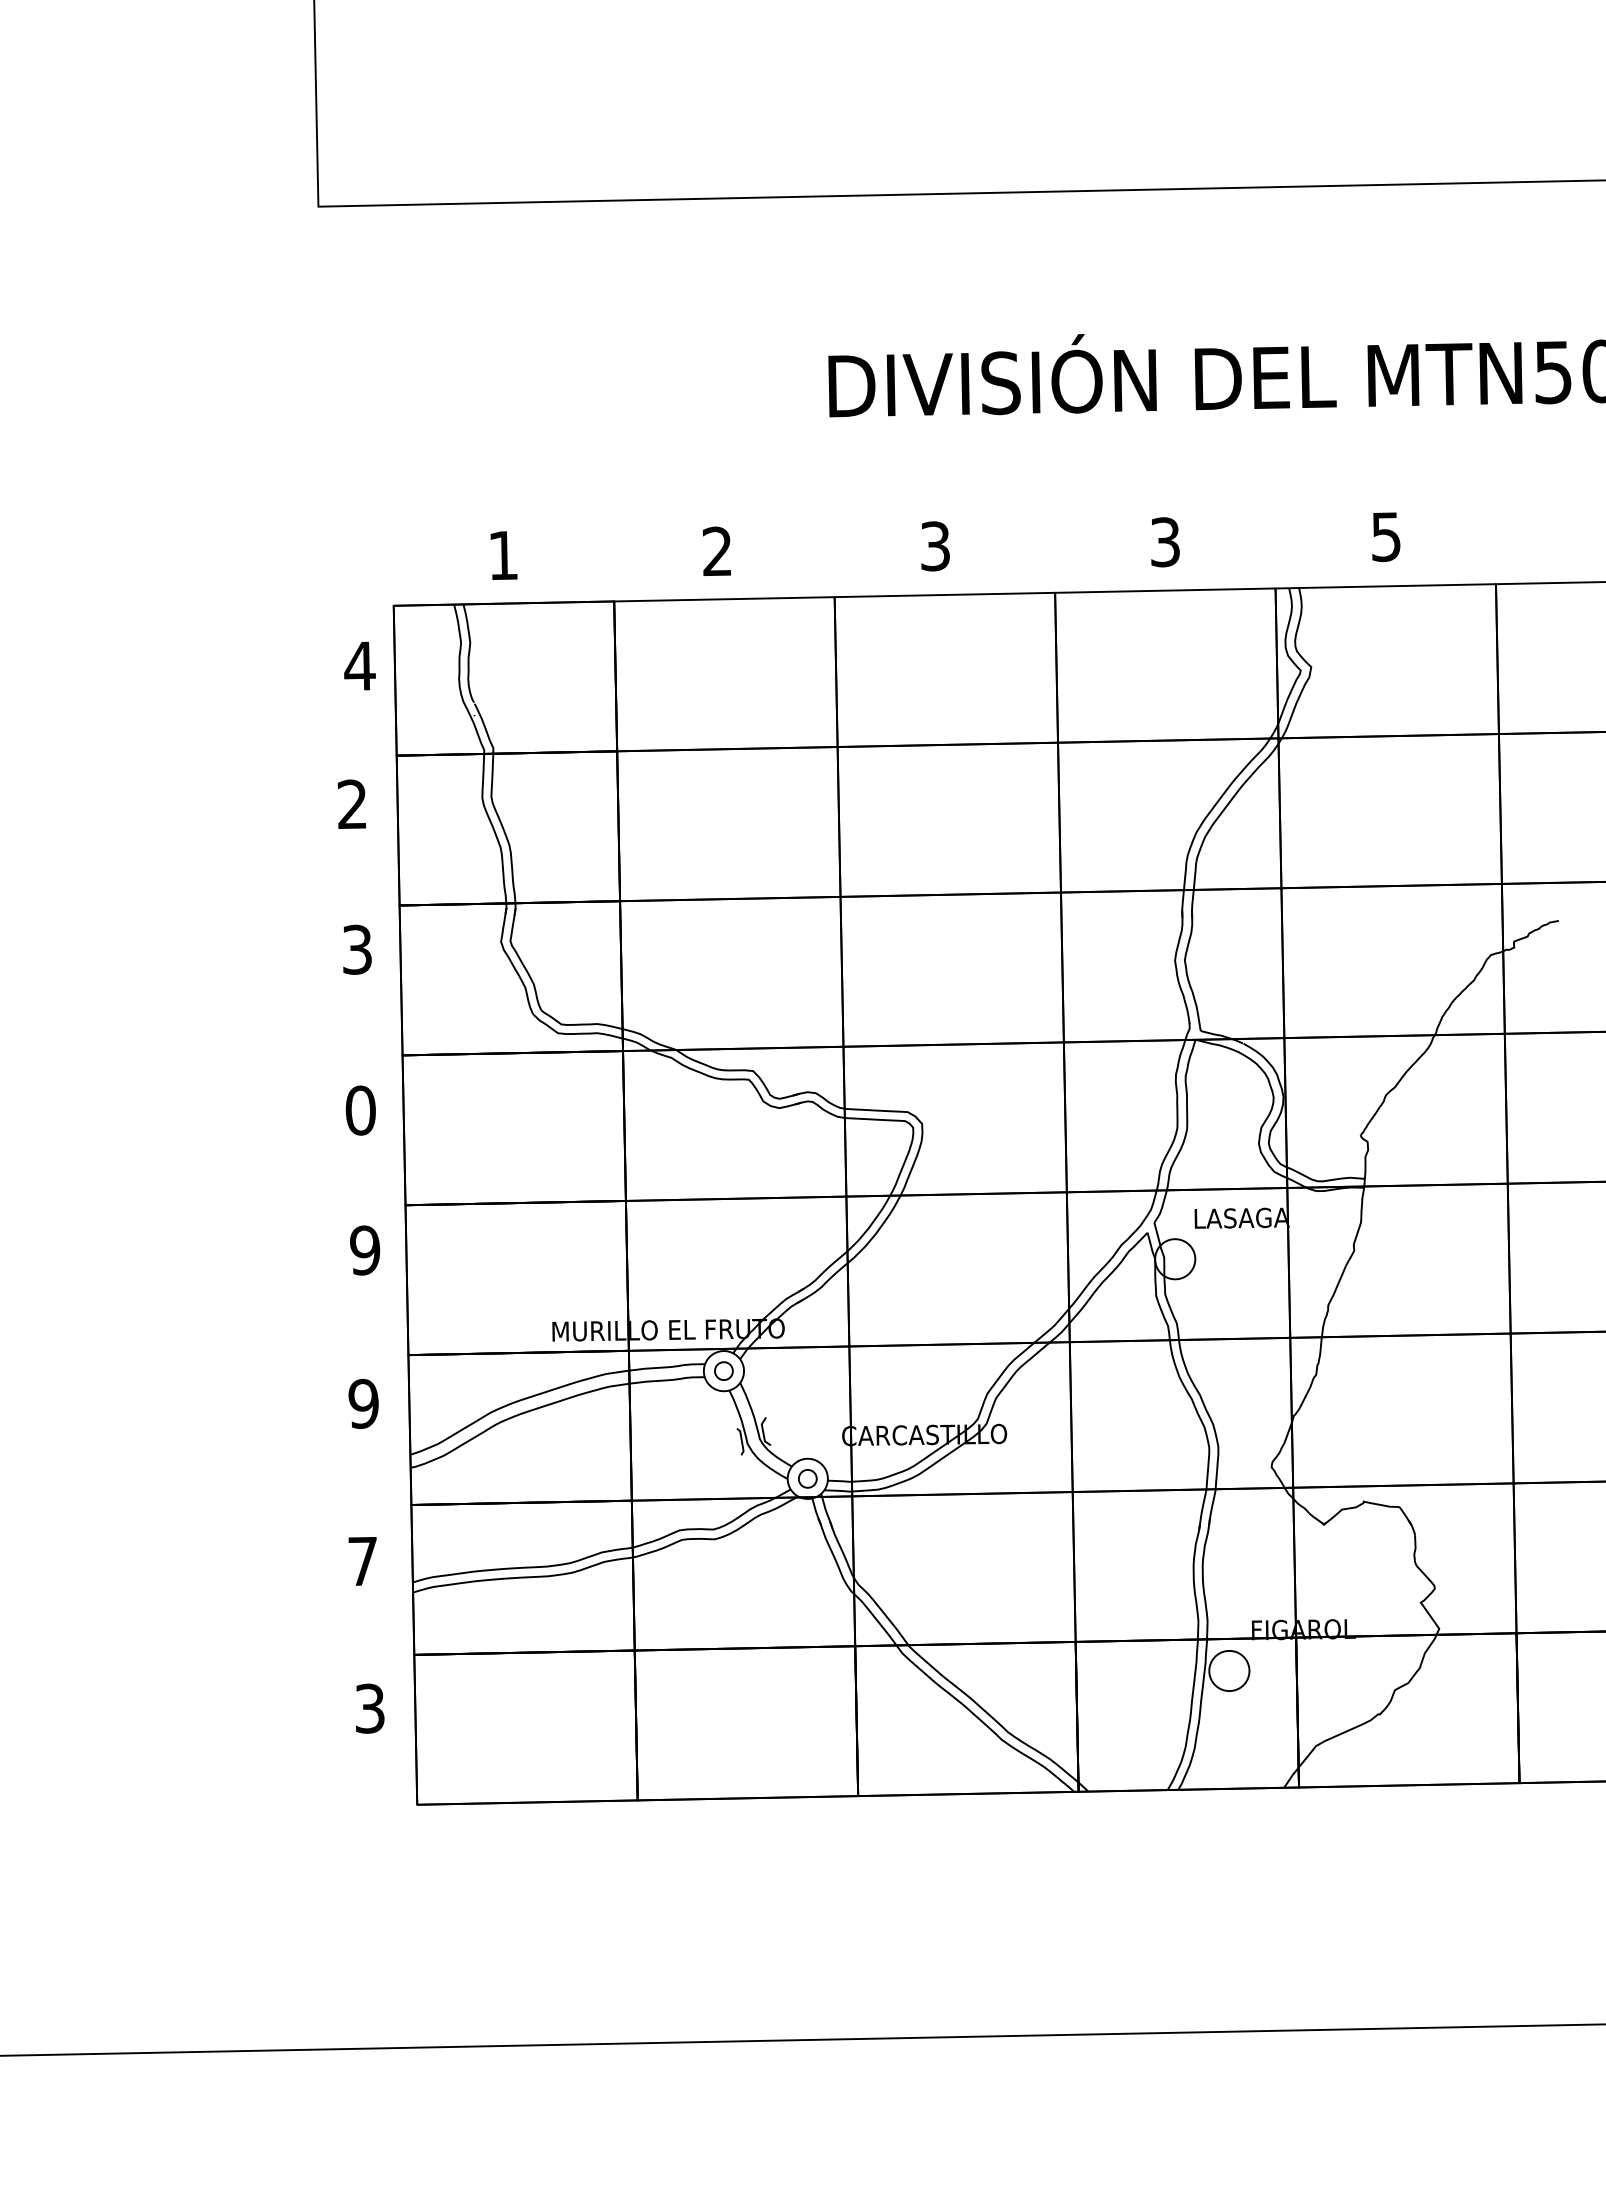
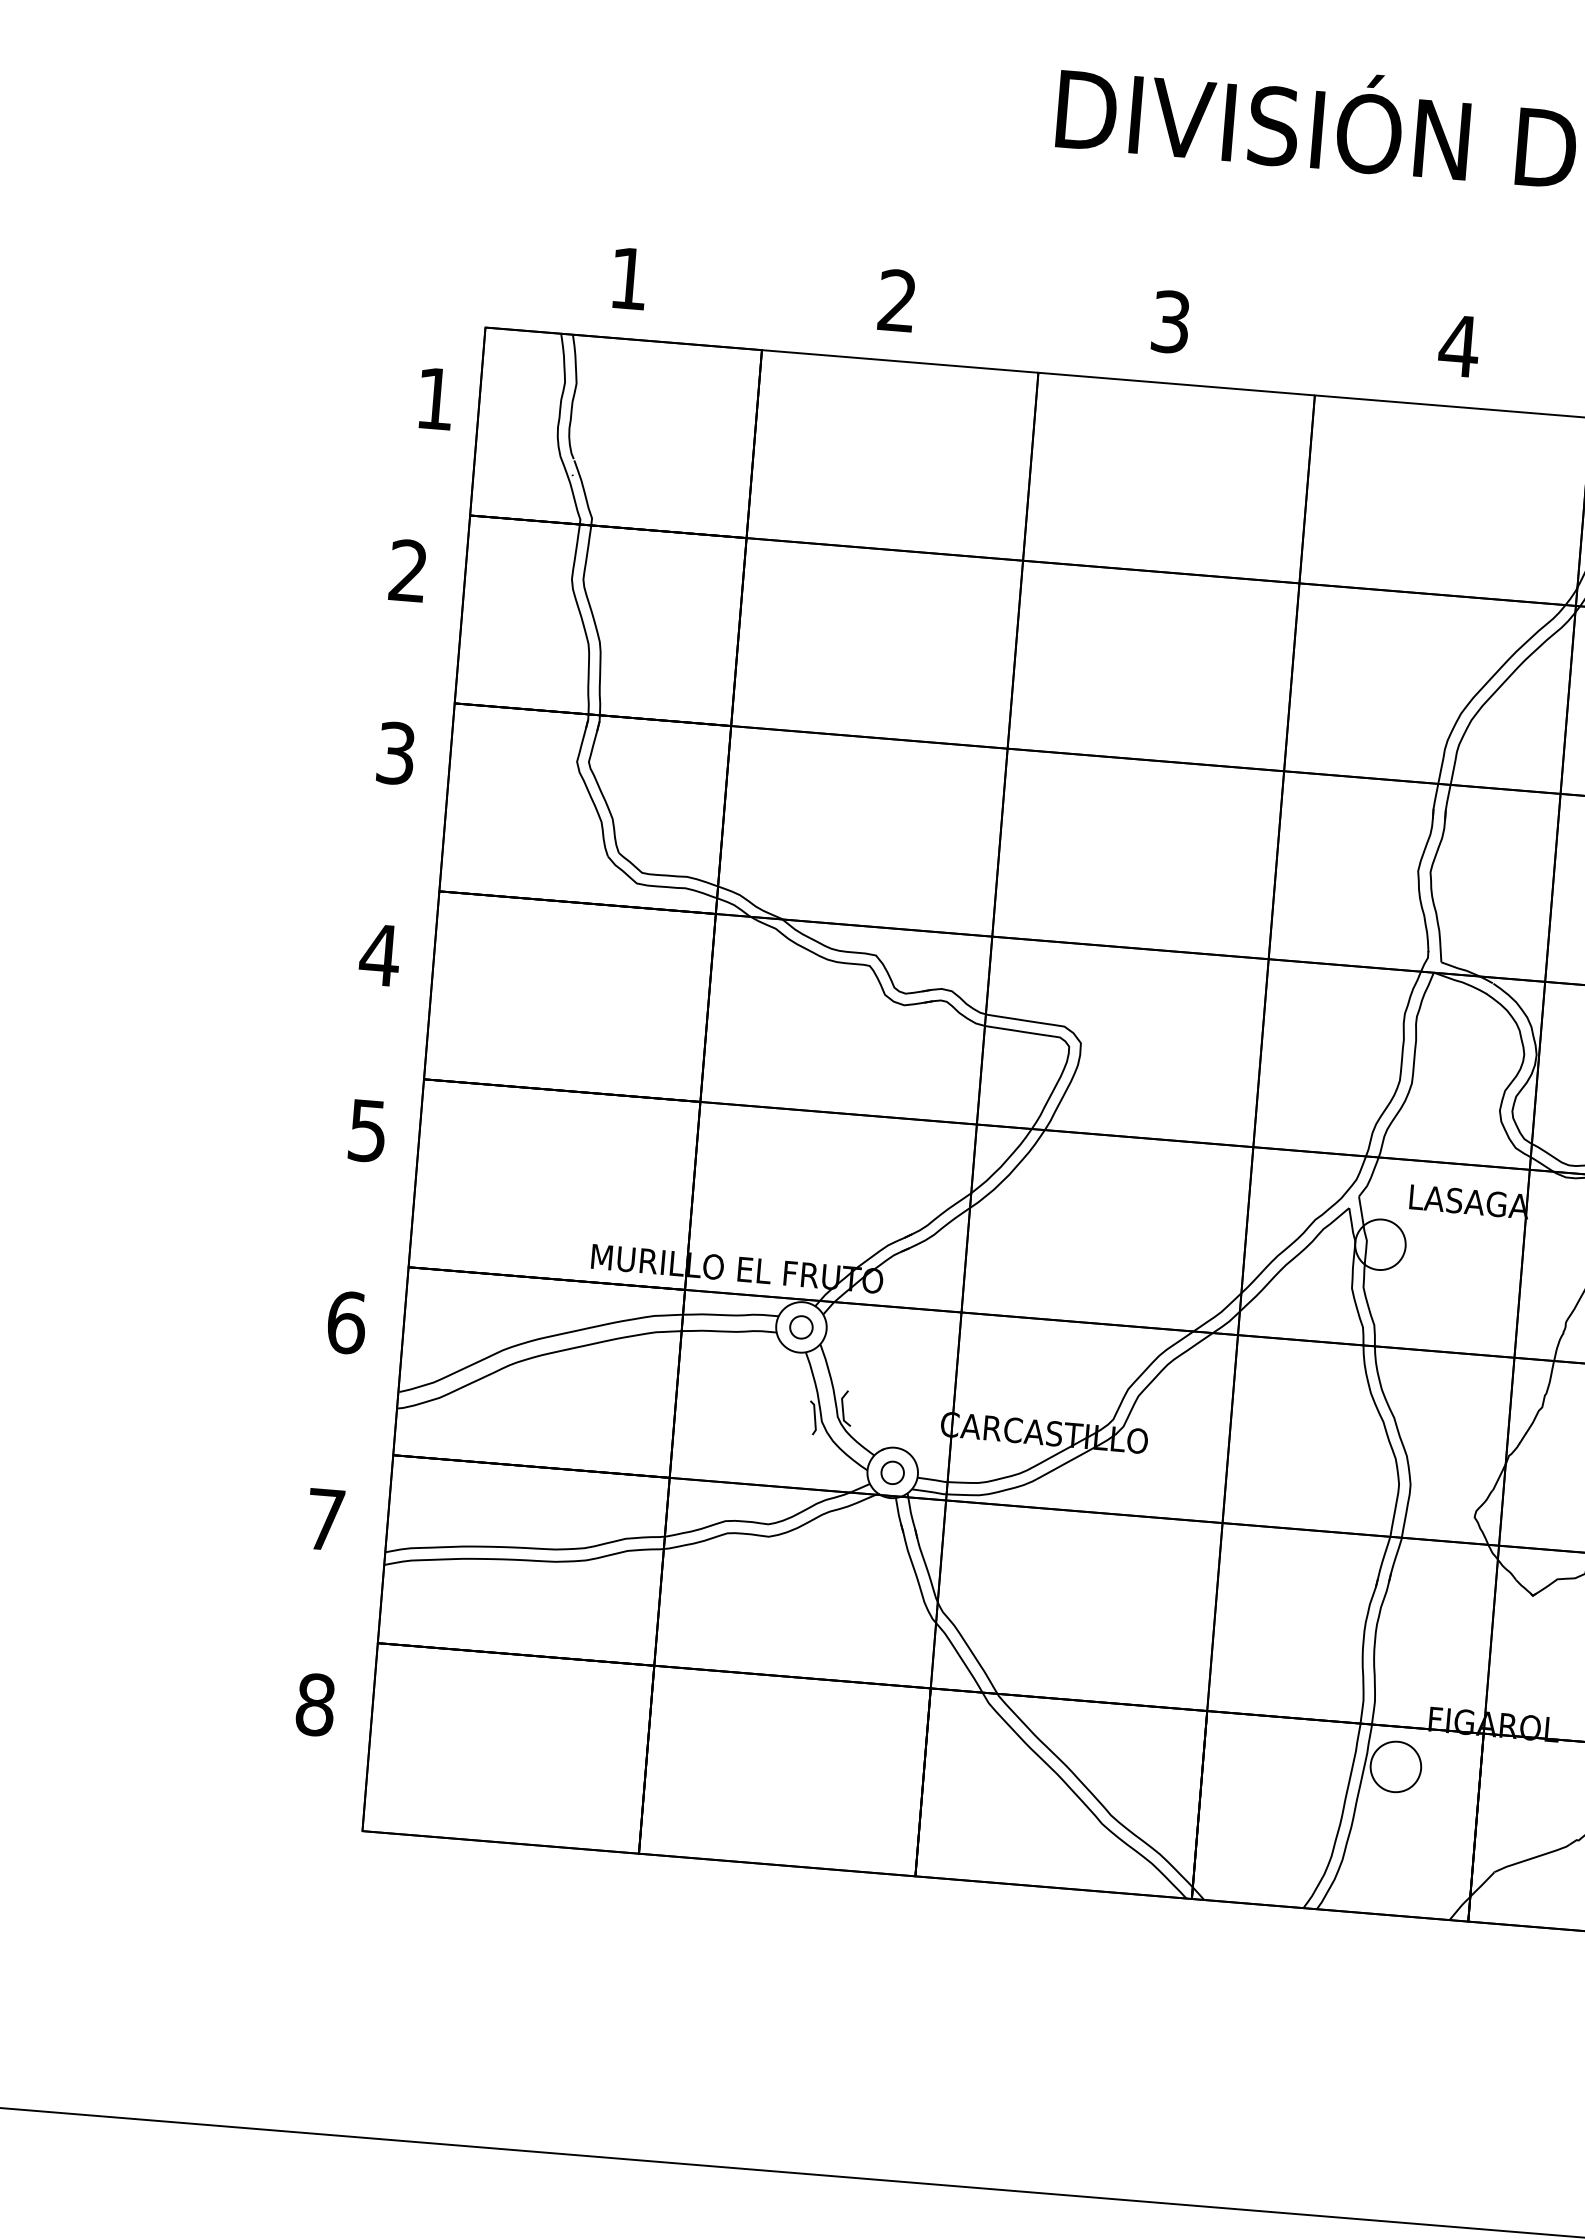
text: (1165, 542) -> (1459, 346), 3 -> 4
text: (359, 665) -> (435, 397), 4 -> 1
text: (360, 1110) -> (379, 955), 0 -> 4
text: (365, 1250) -> (368, 1130), 9 -> 5
text: (363, 1403) -> (346, 1322), 9 -> 6
text: (370, 1708) -> (316, 1704), 3 -> 8

